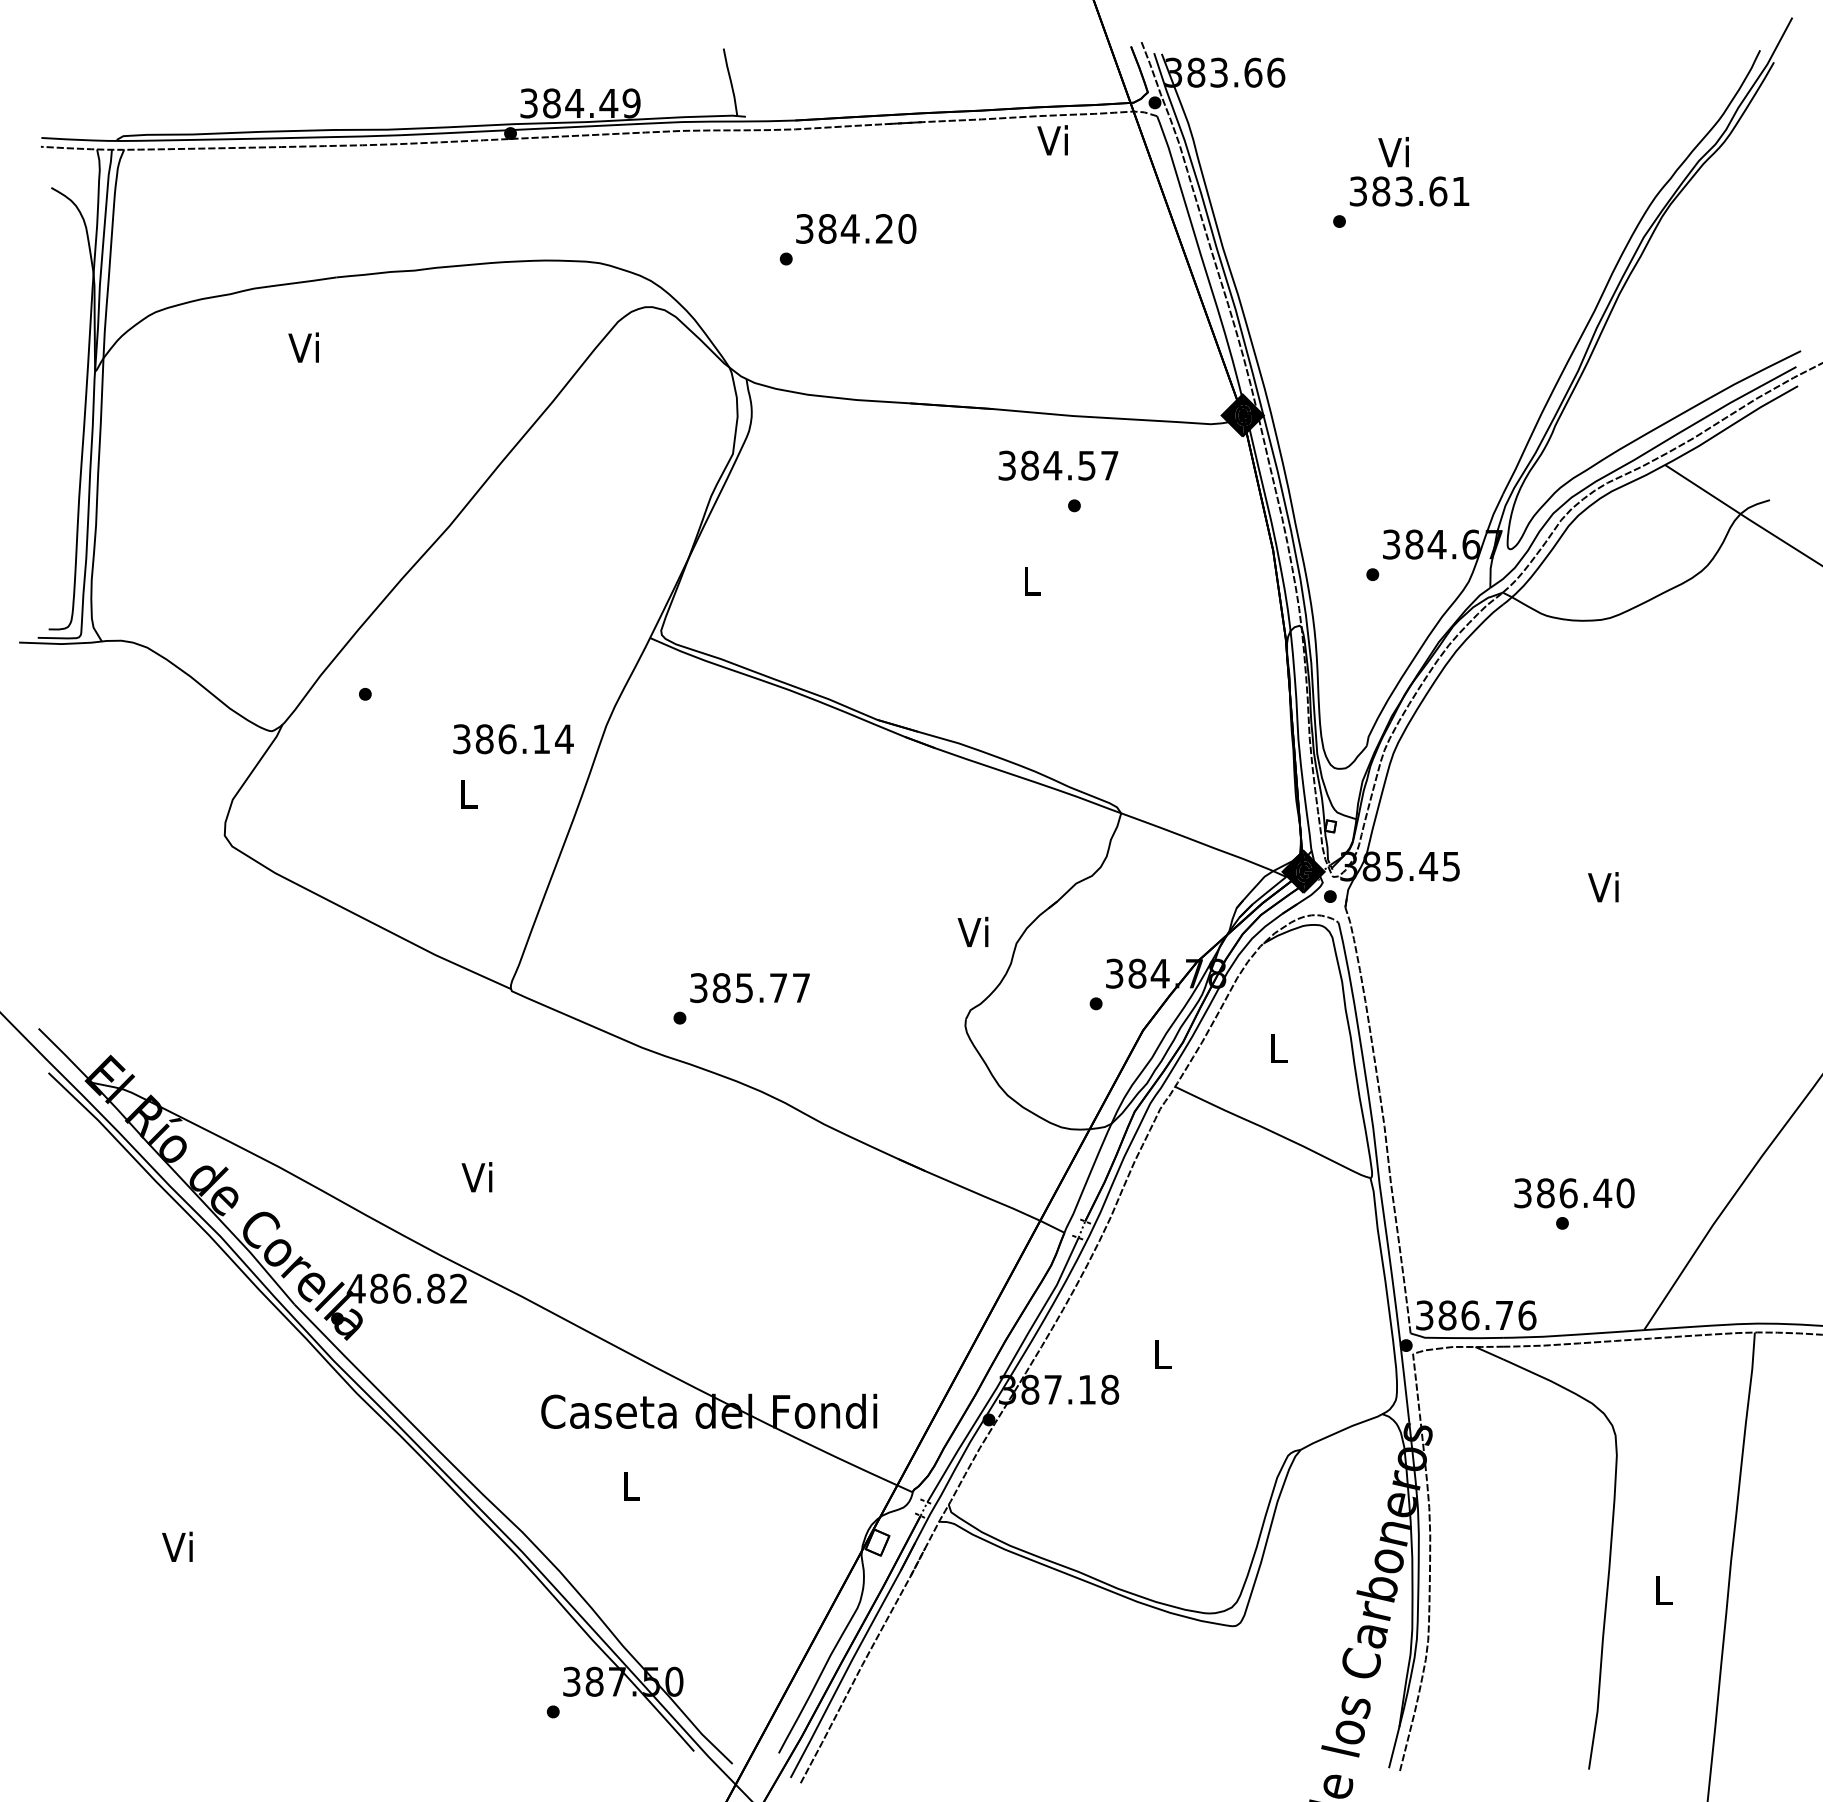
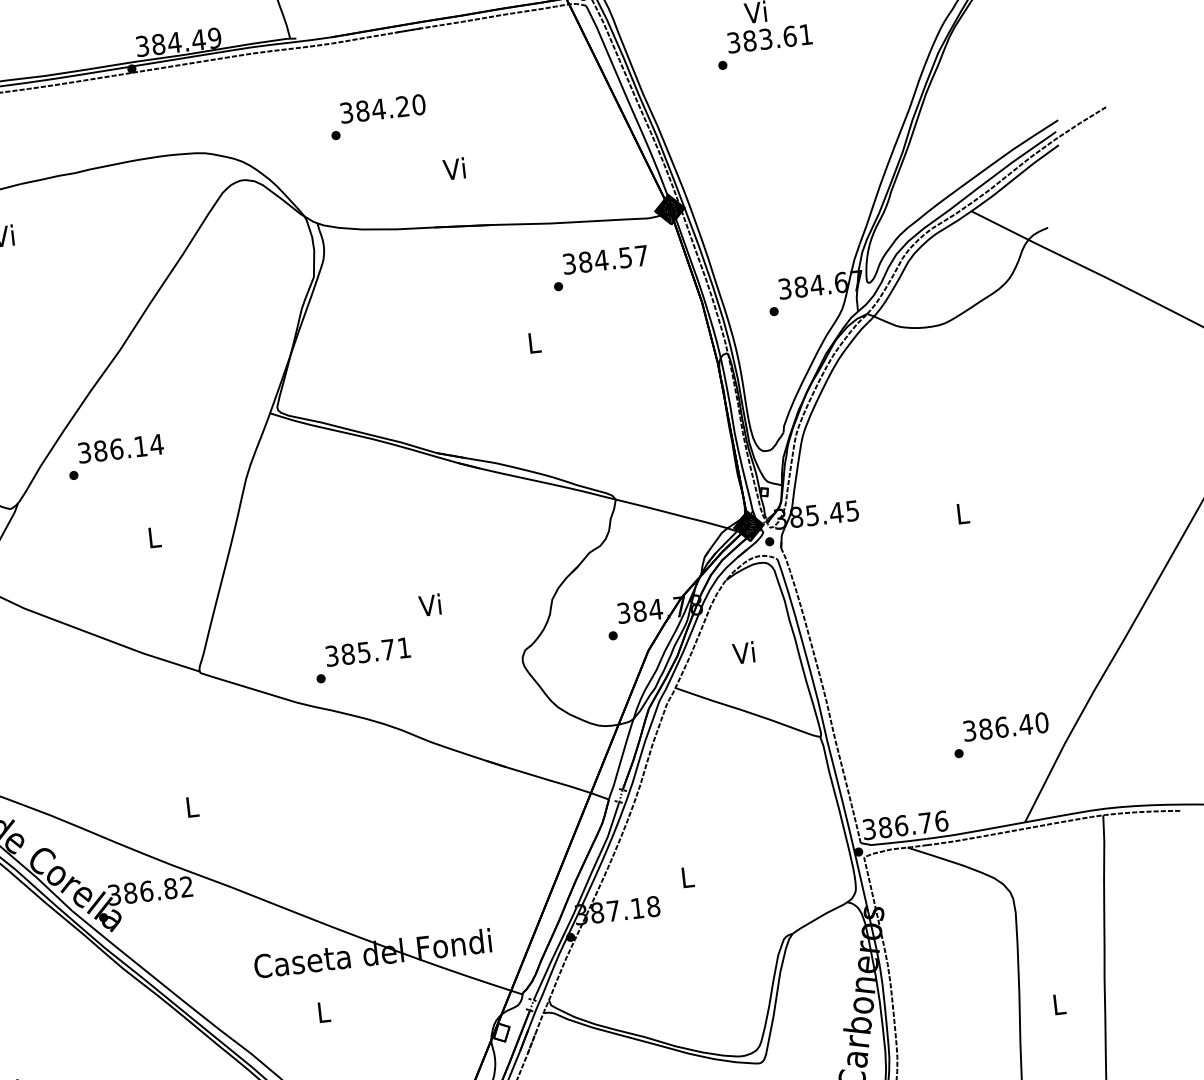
text: (1052, 140) -> (454, 169), moved
text: (1058, 465) -> (605, 259), moved
text: (513, 739) -> (120, 448), moved
text: (1603, 887) -> (961, 513), Vi -> L
text: (972, 931) -> (429, 604), moved
text: (801, 987) -> (404, 647), 385.77 -> 385.71
text: (1276, 1048) -> (743, 653), L -> Vi
text: (476, 1177) -> (190, 807), Vi -> L
text: (1574, 1193) -> (1006, 727), moved
text: (355, 1288) -> (113, 894), 486.82 -> 386.82

